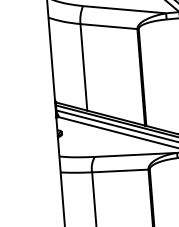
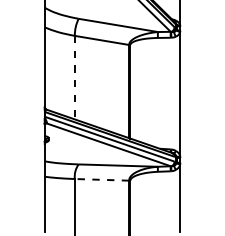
line: (83, 67) -> (74, 77), solid -> dashed
line: (118, 170) -> (100, 179), solid -> dashed

